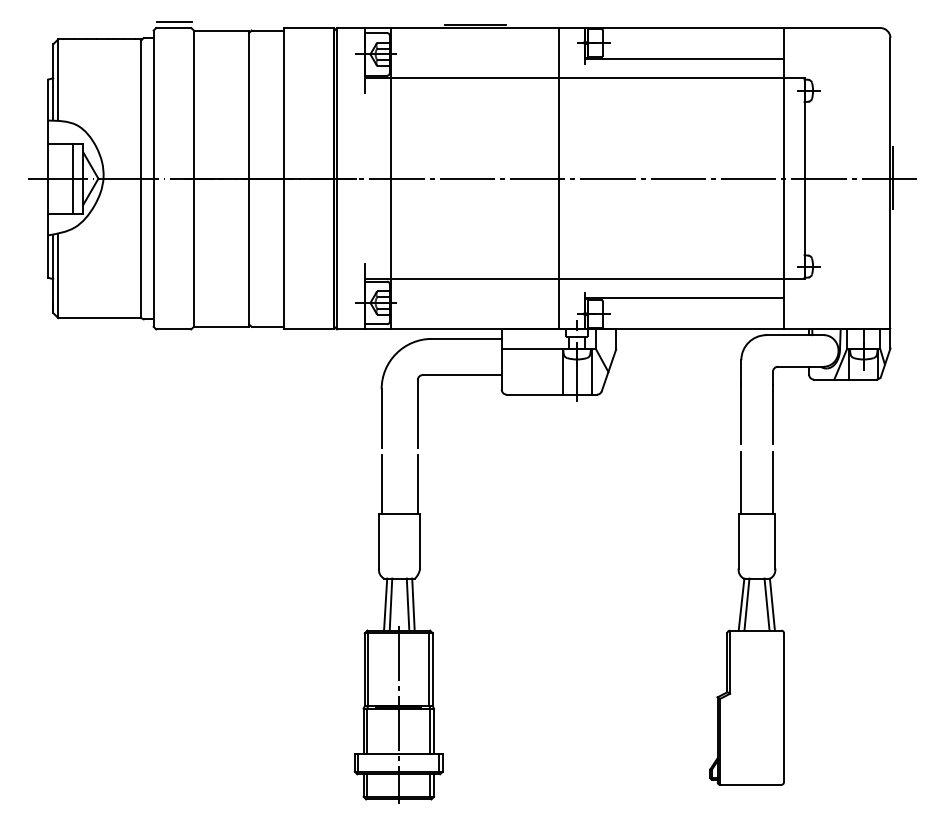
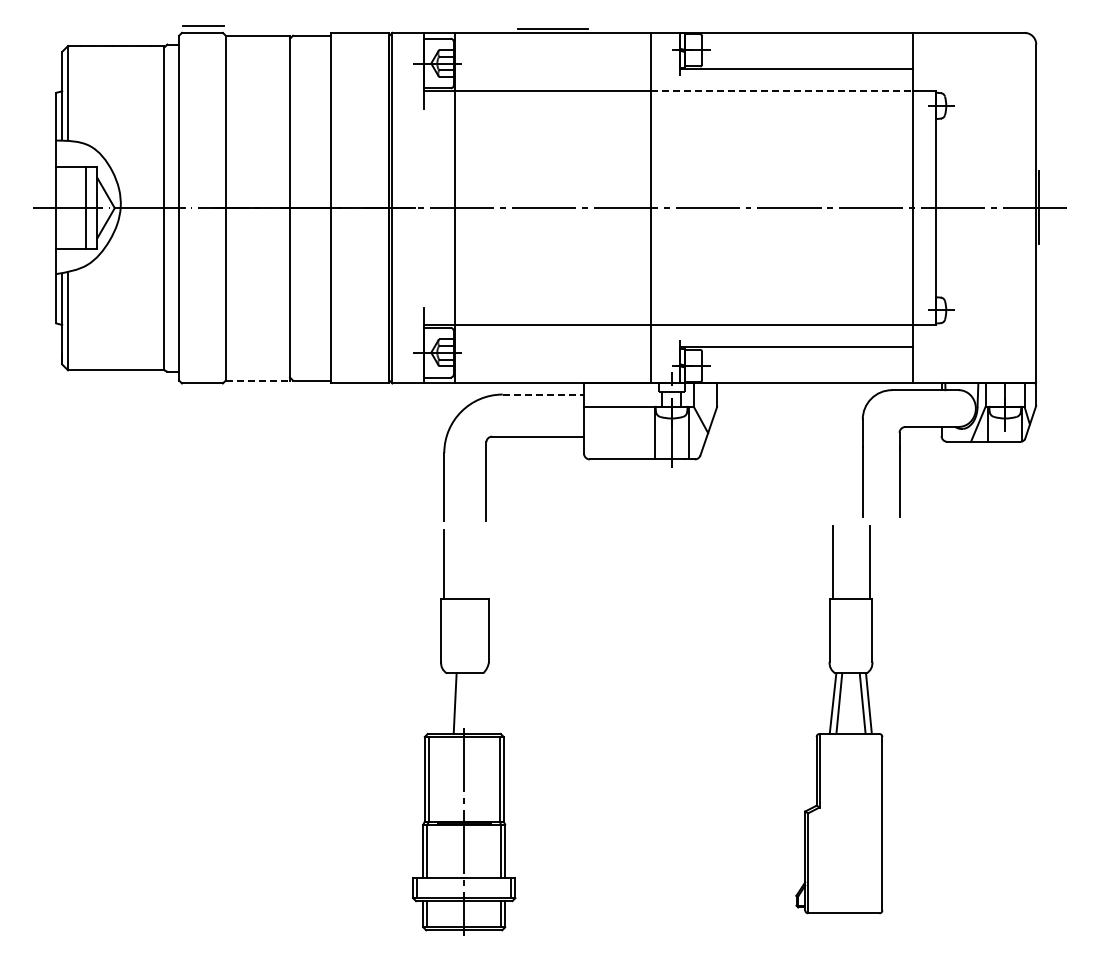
line: (672, 78) -> (782, 91), solid -> dashed
line: (221, 326) -> (258, 380), solid -> dashed
line: (466, 338) -> (543, 394), solid -> dashed
line: (417, 484) -> (486, 564), removed
line: (385, 604) -> (448, 703), removed
line: (407, 604) -> (474, 703), removed
line: (412, 604) -> (480, 703), removed
part: (747, 618) -> (839, 719), moved

